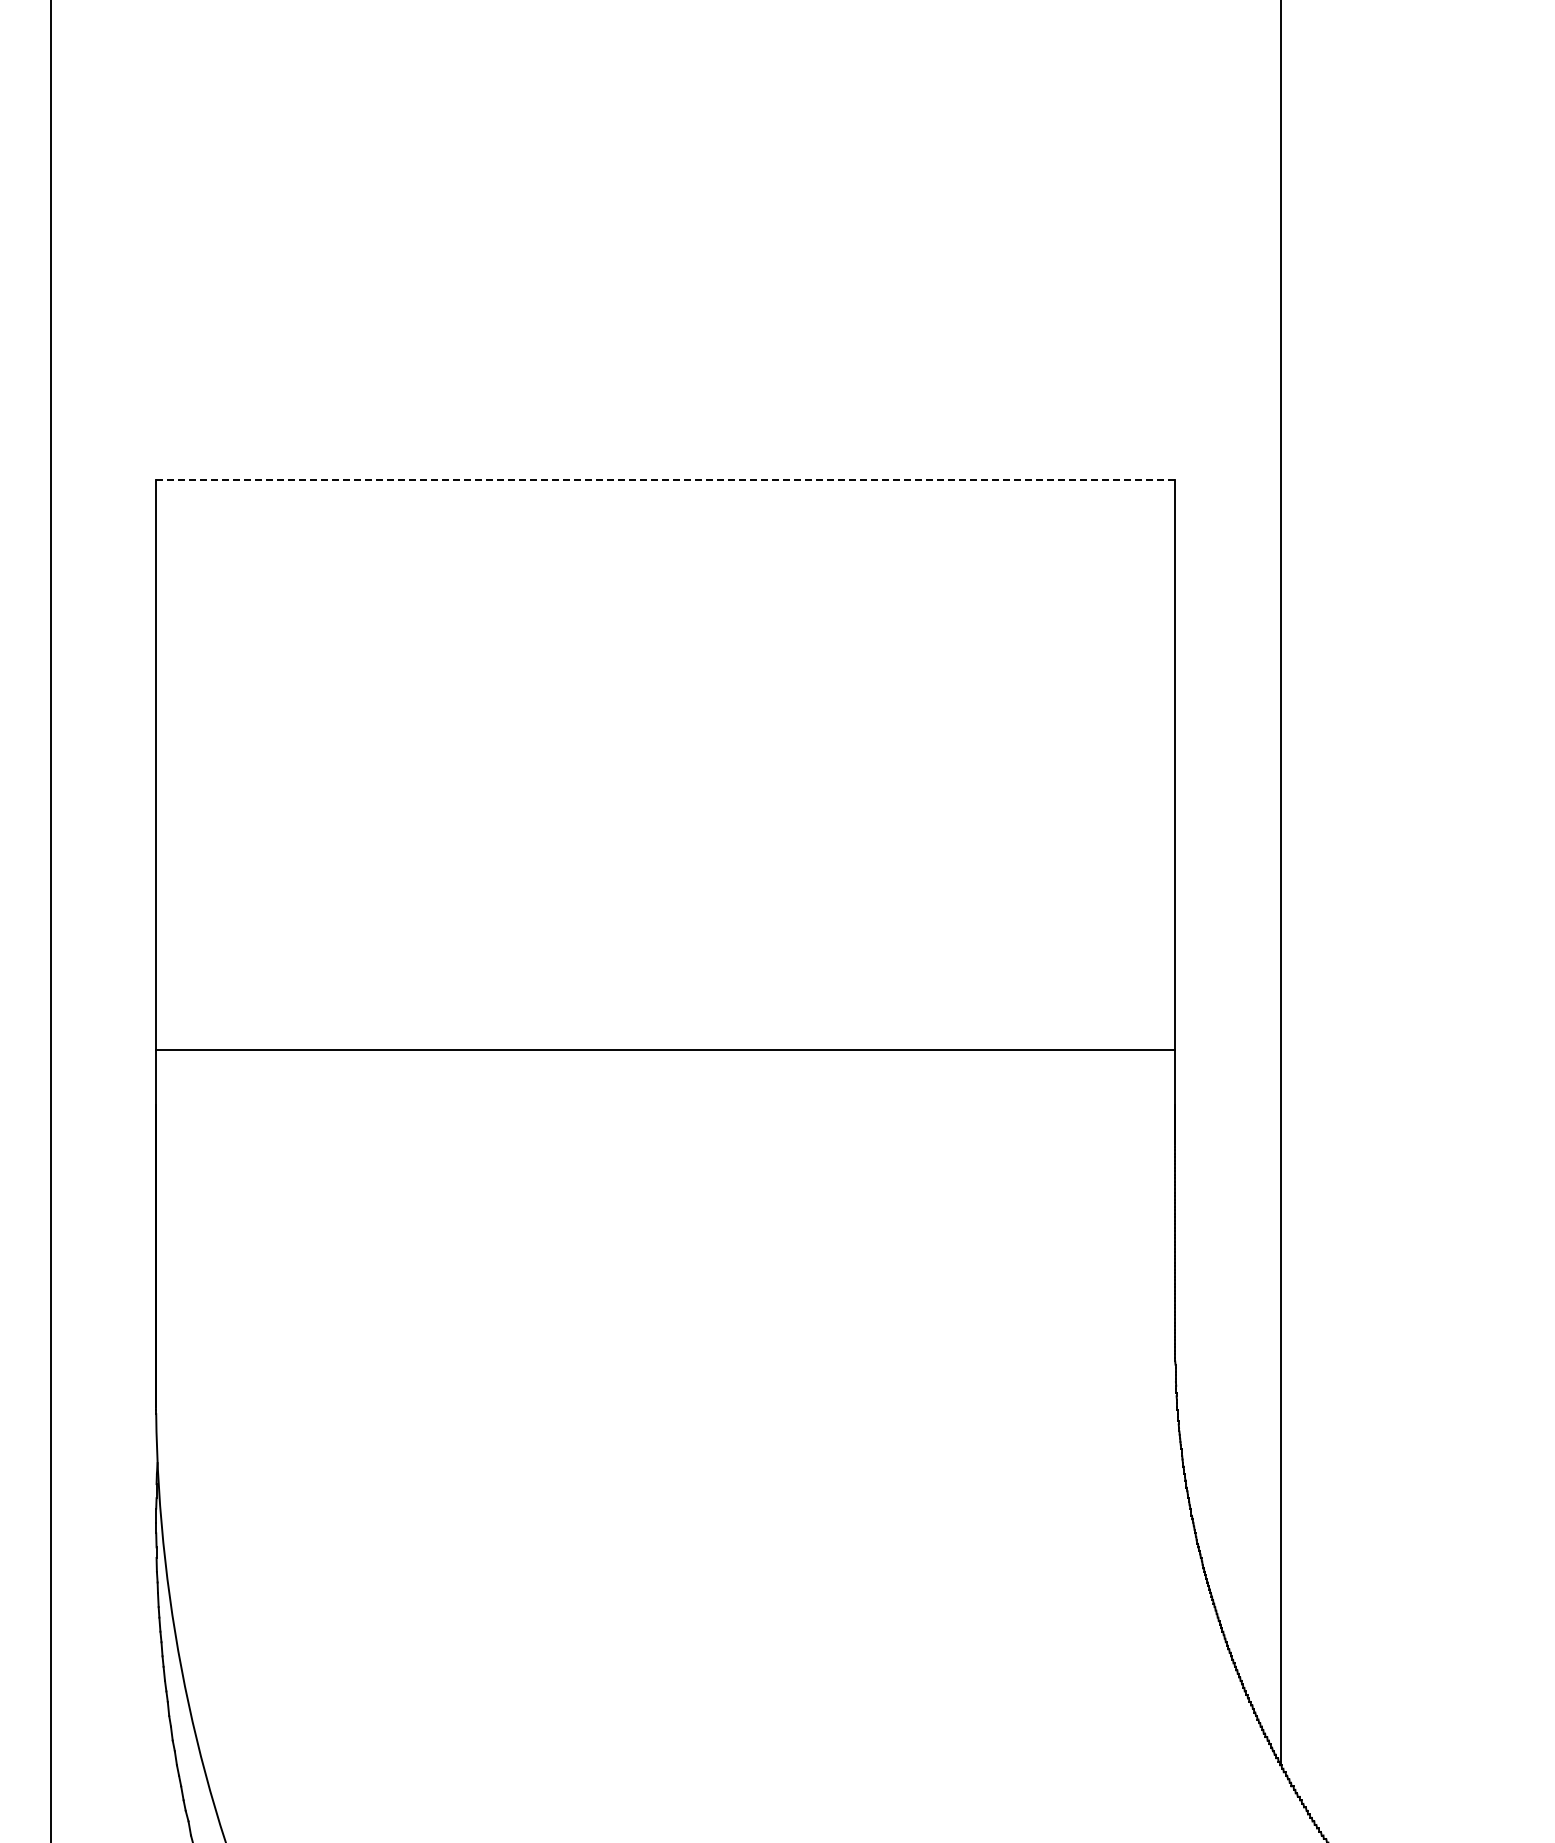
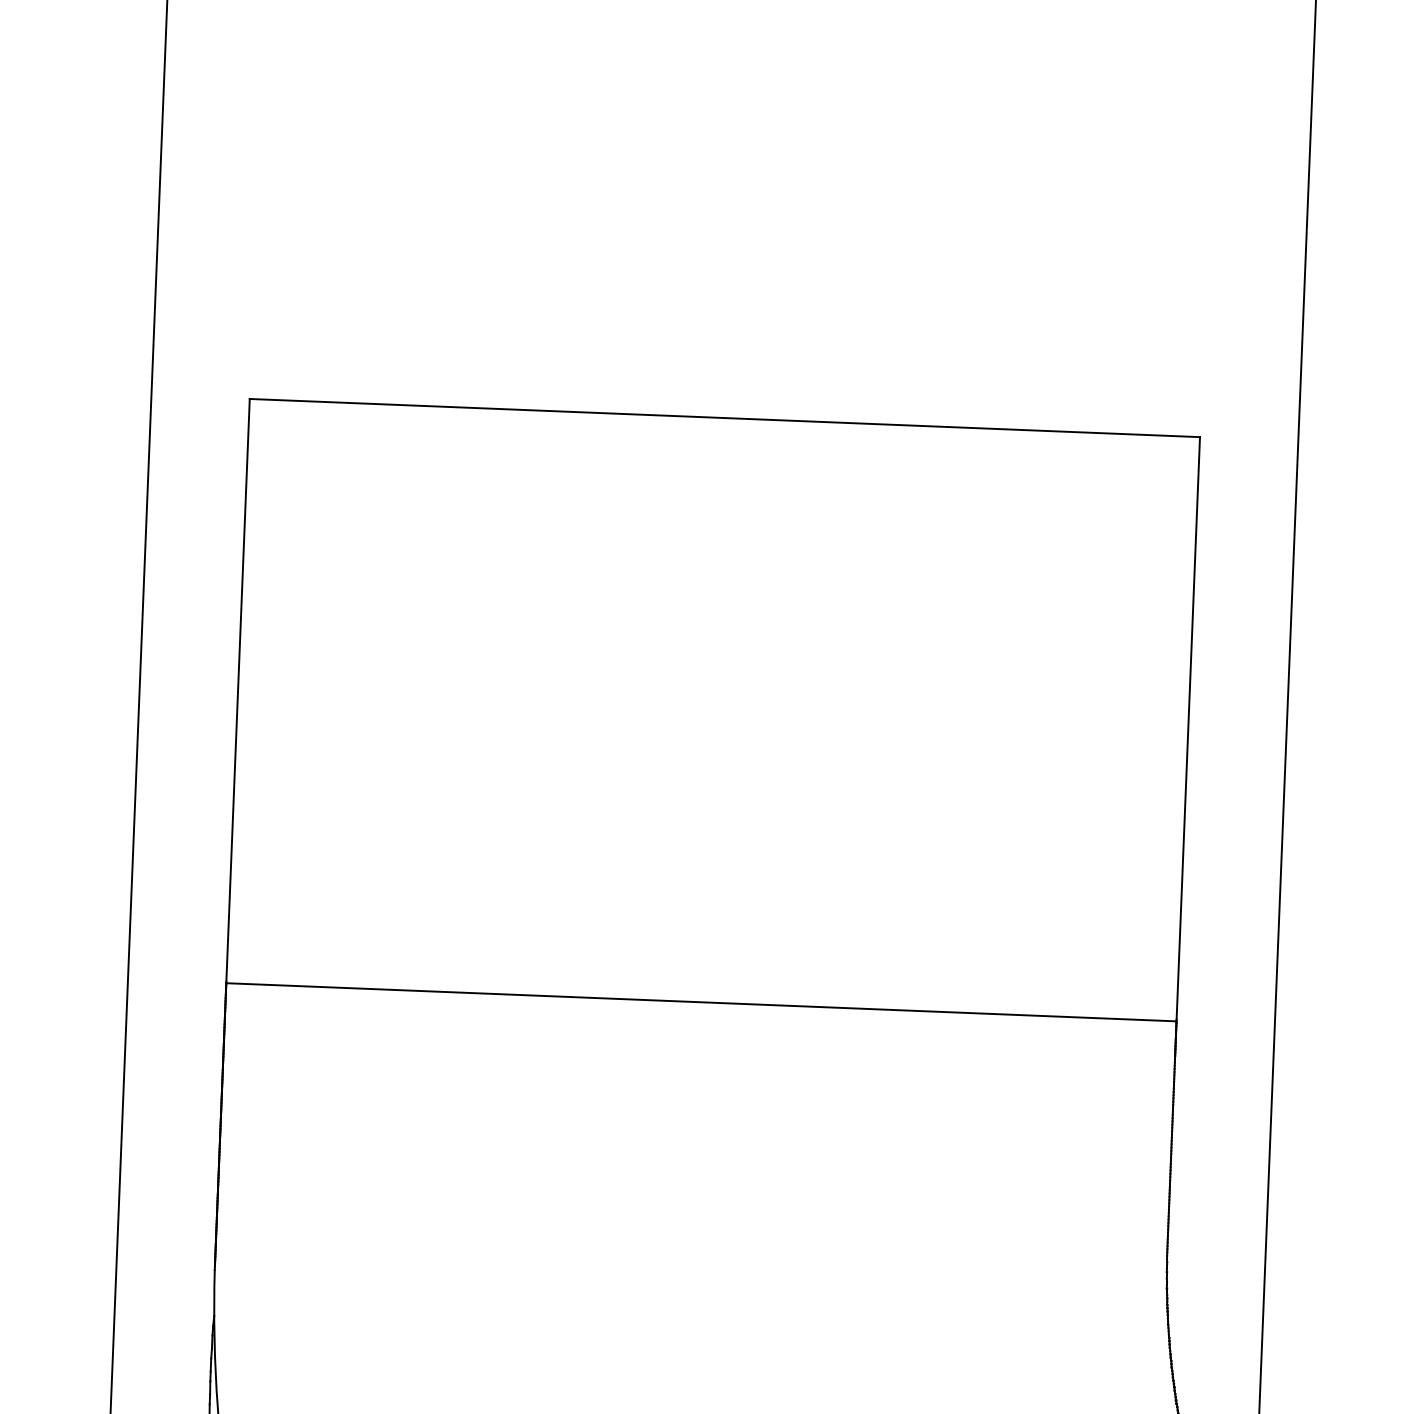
line: (666, 479) -> (725, 417), dashed -> solid
line: (665, 1050) -> (701, 1002), moved

